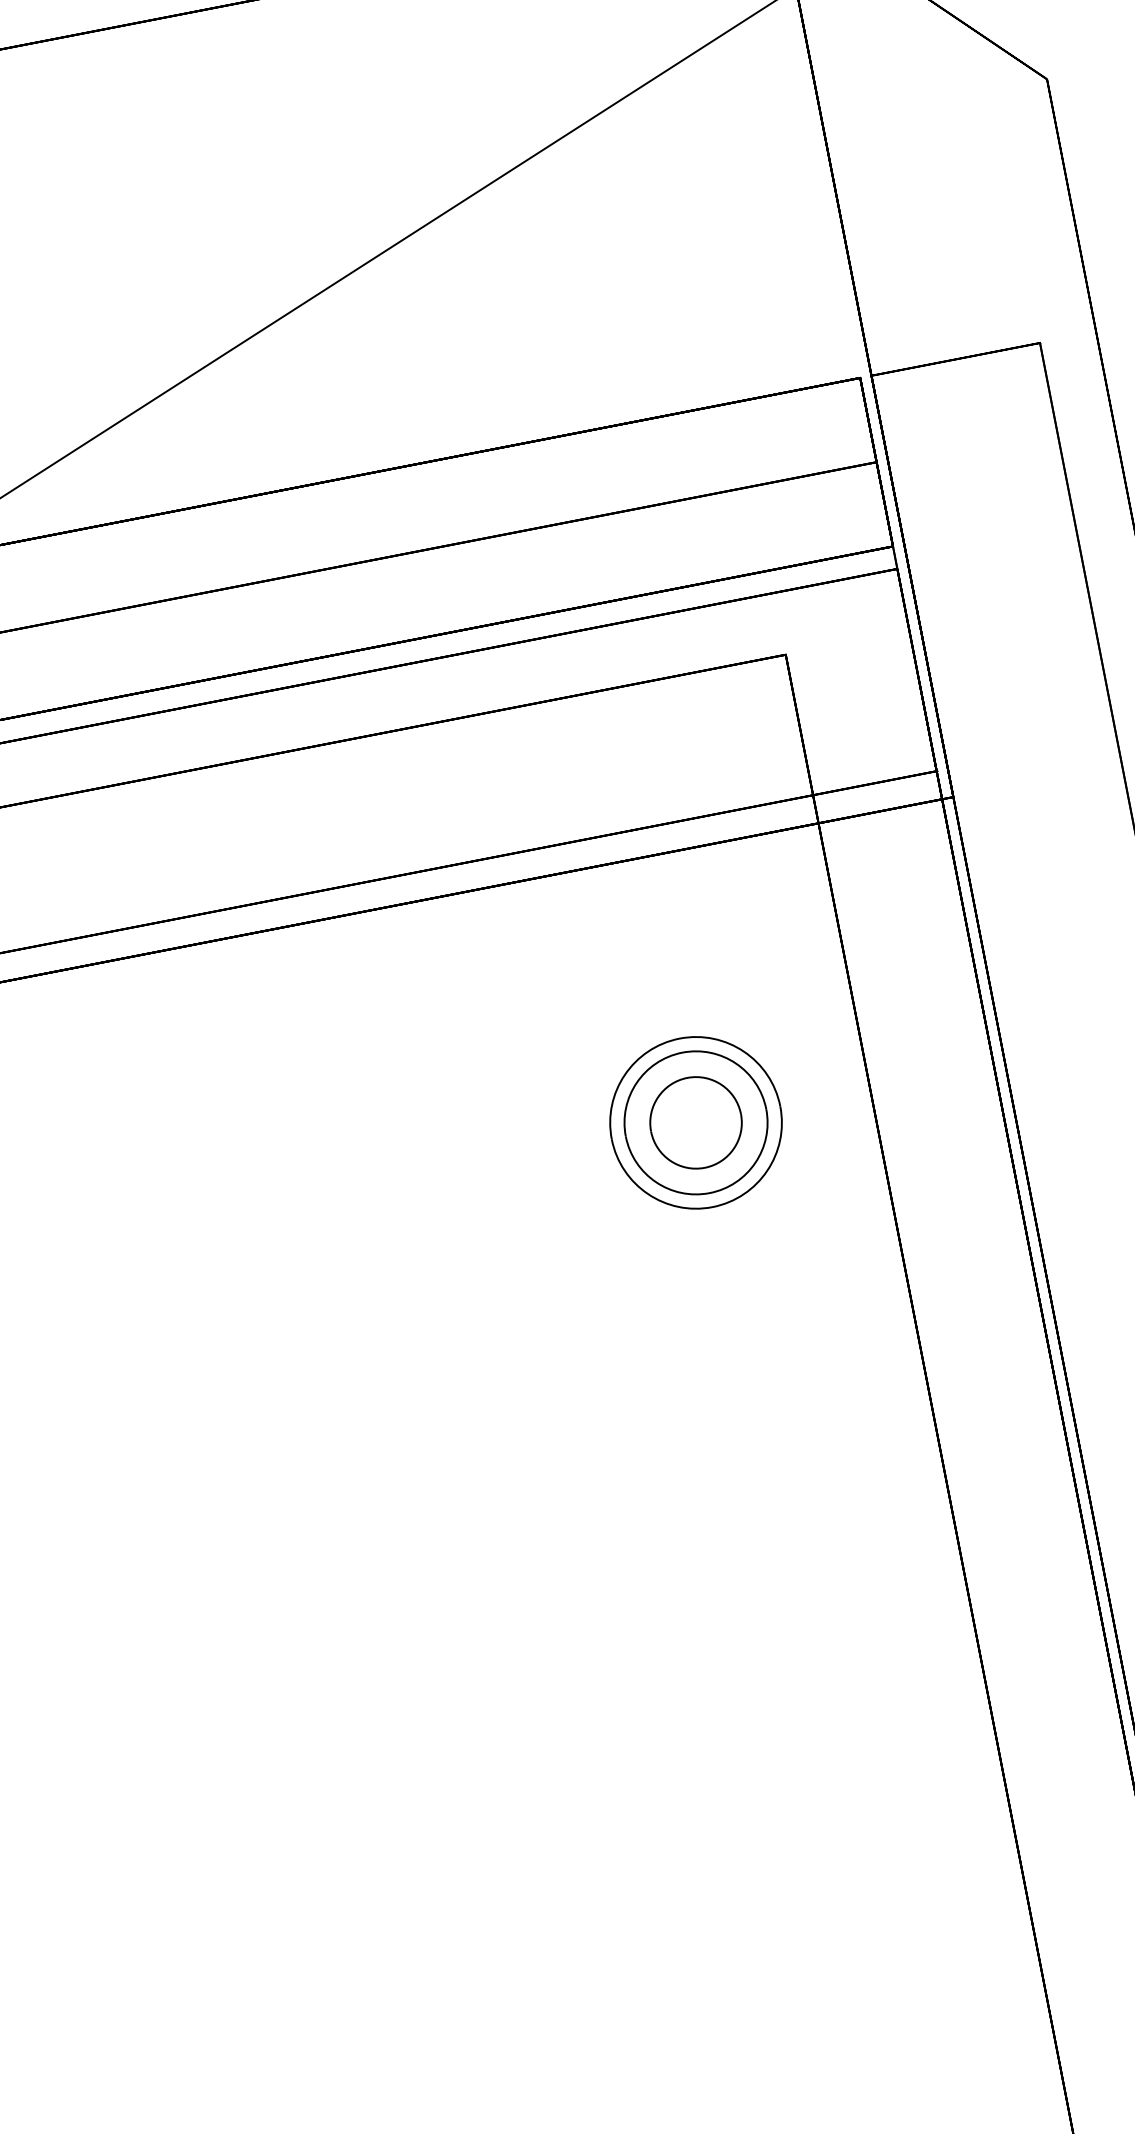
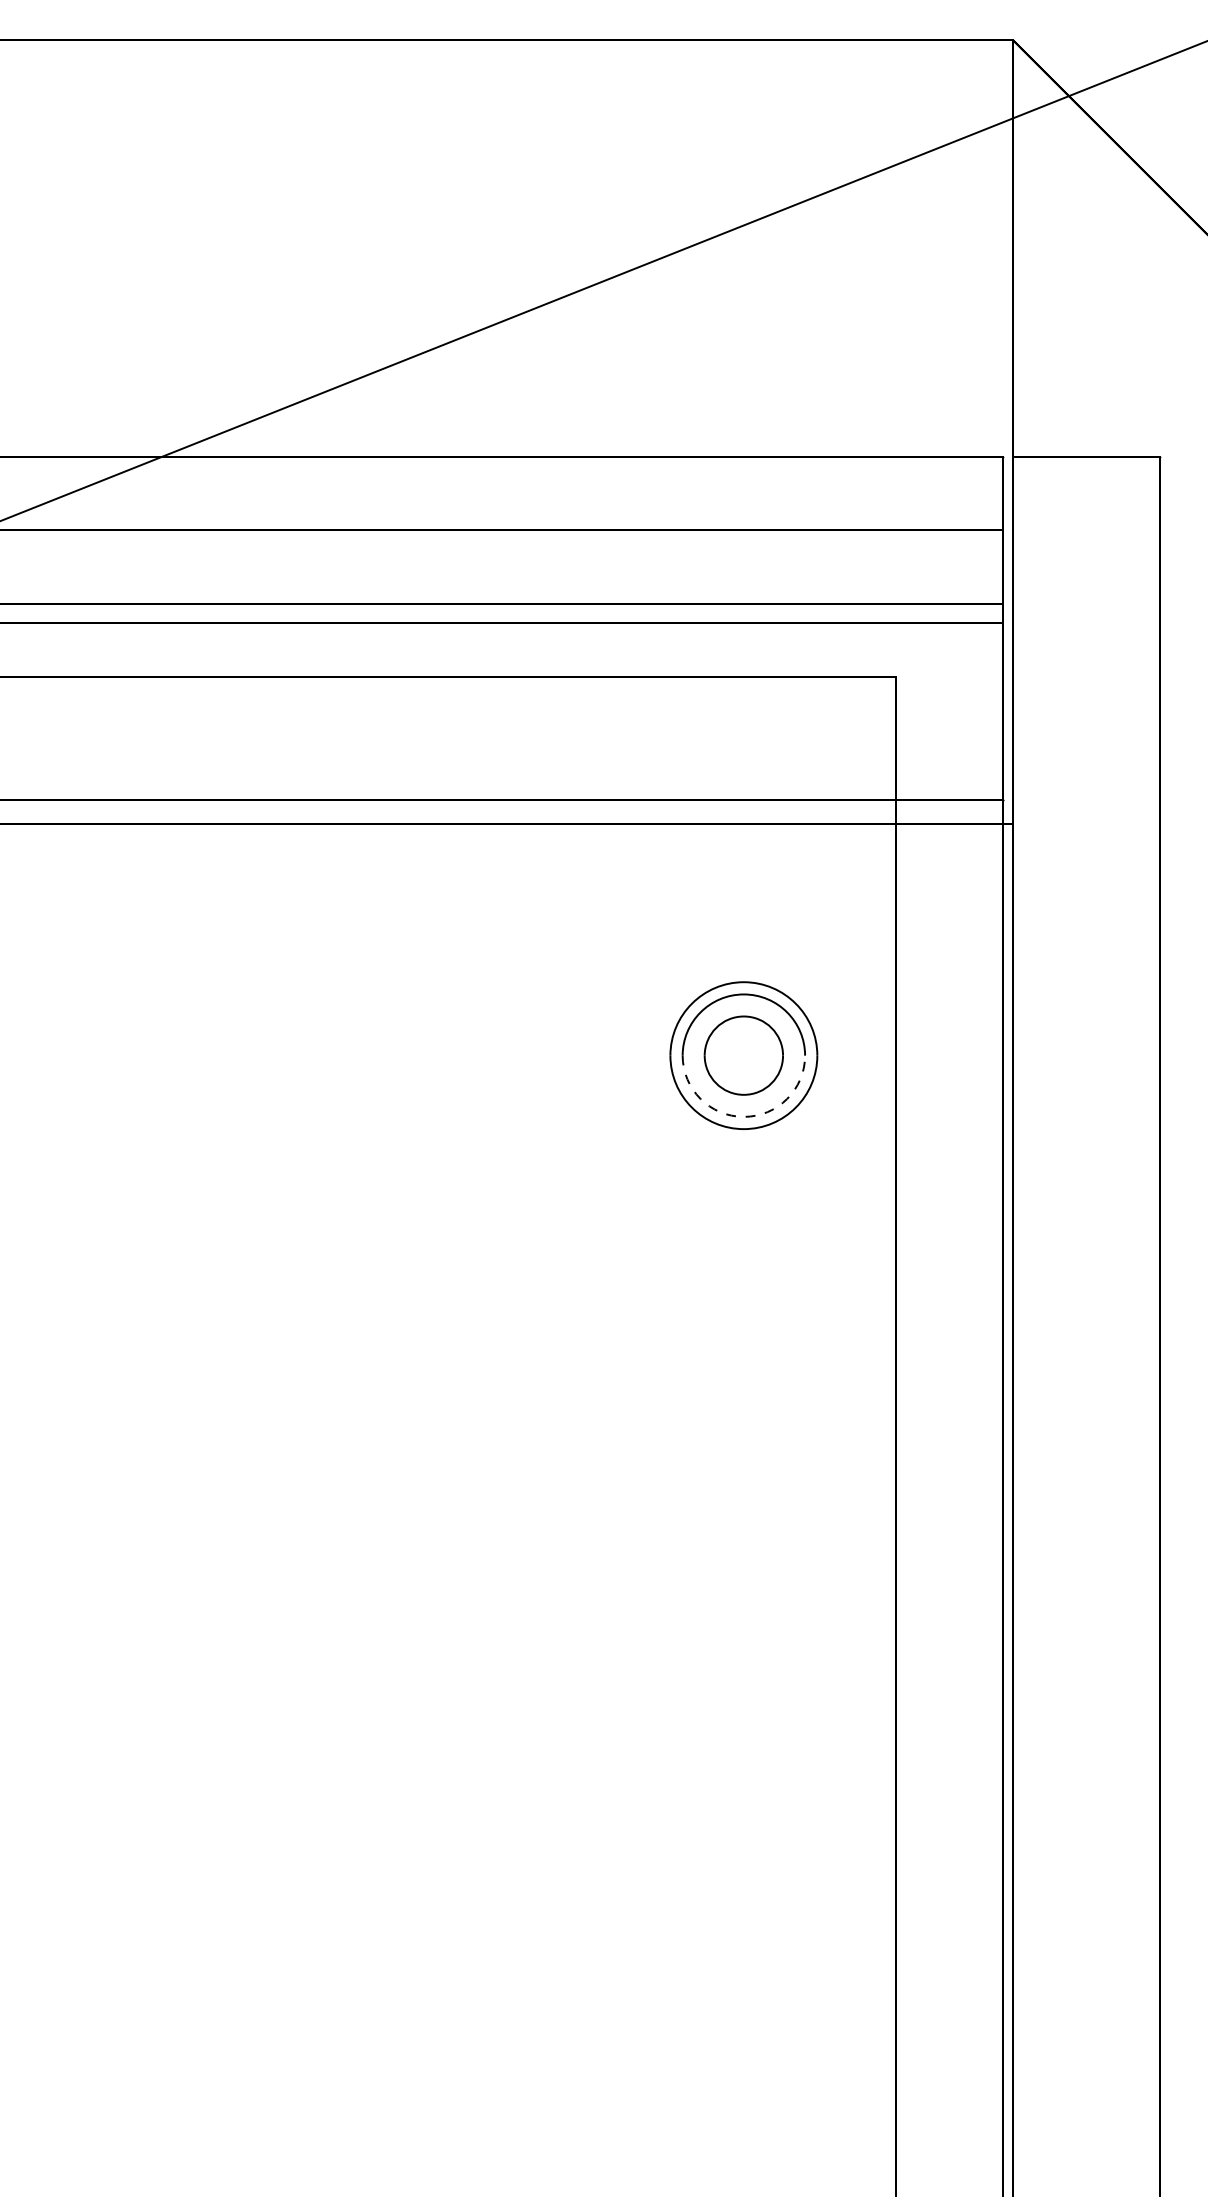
arc: (709, 1192) -> (743, 1116), solid -> dashed

